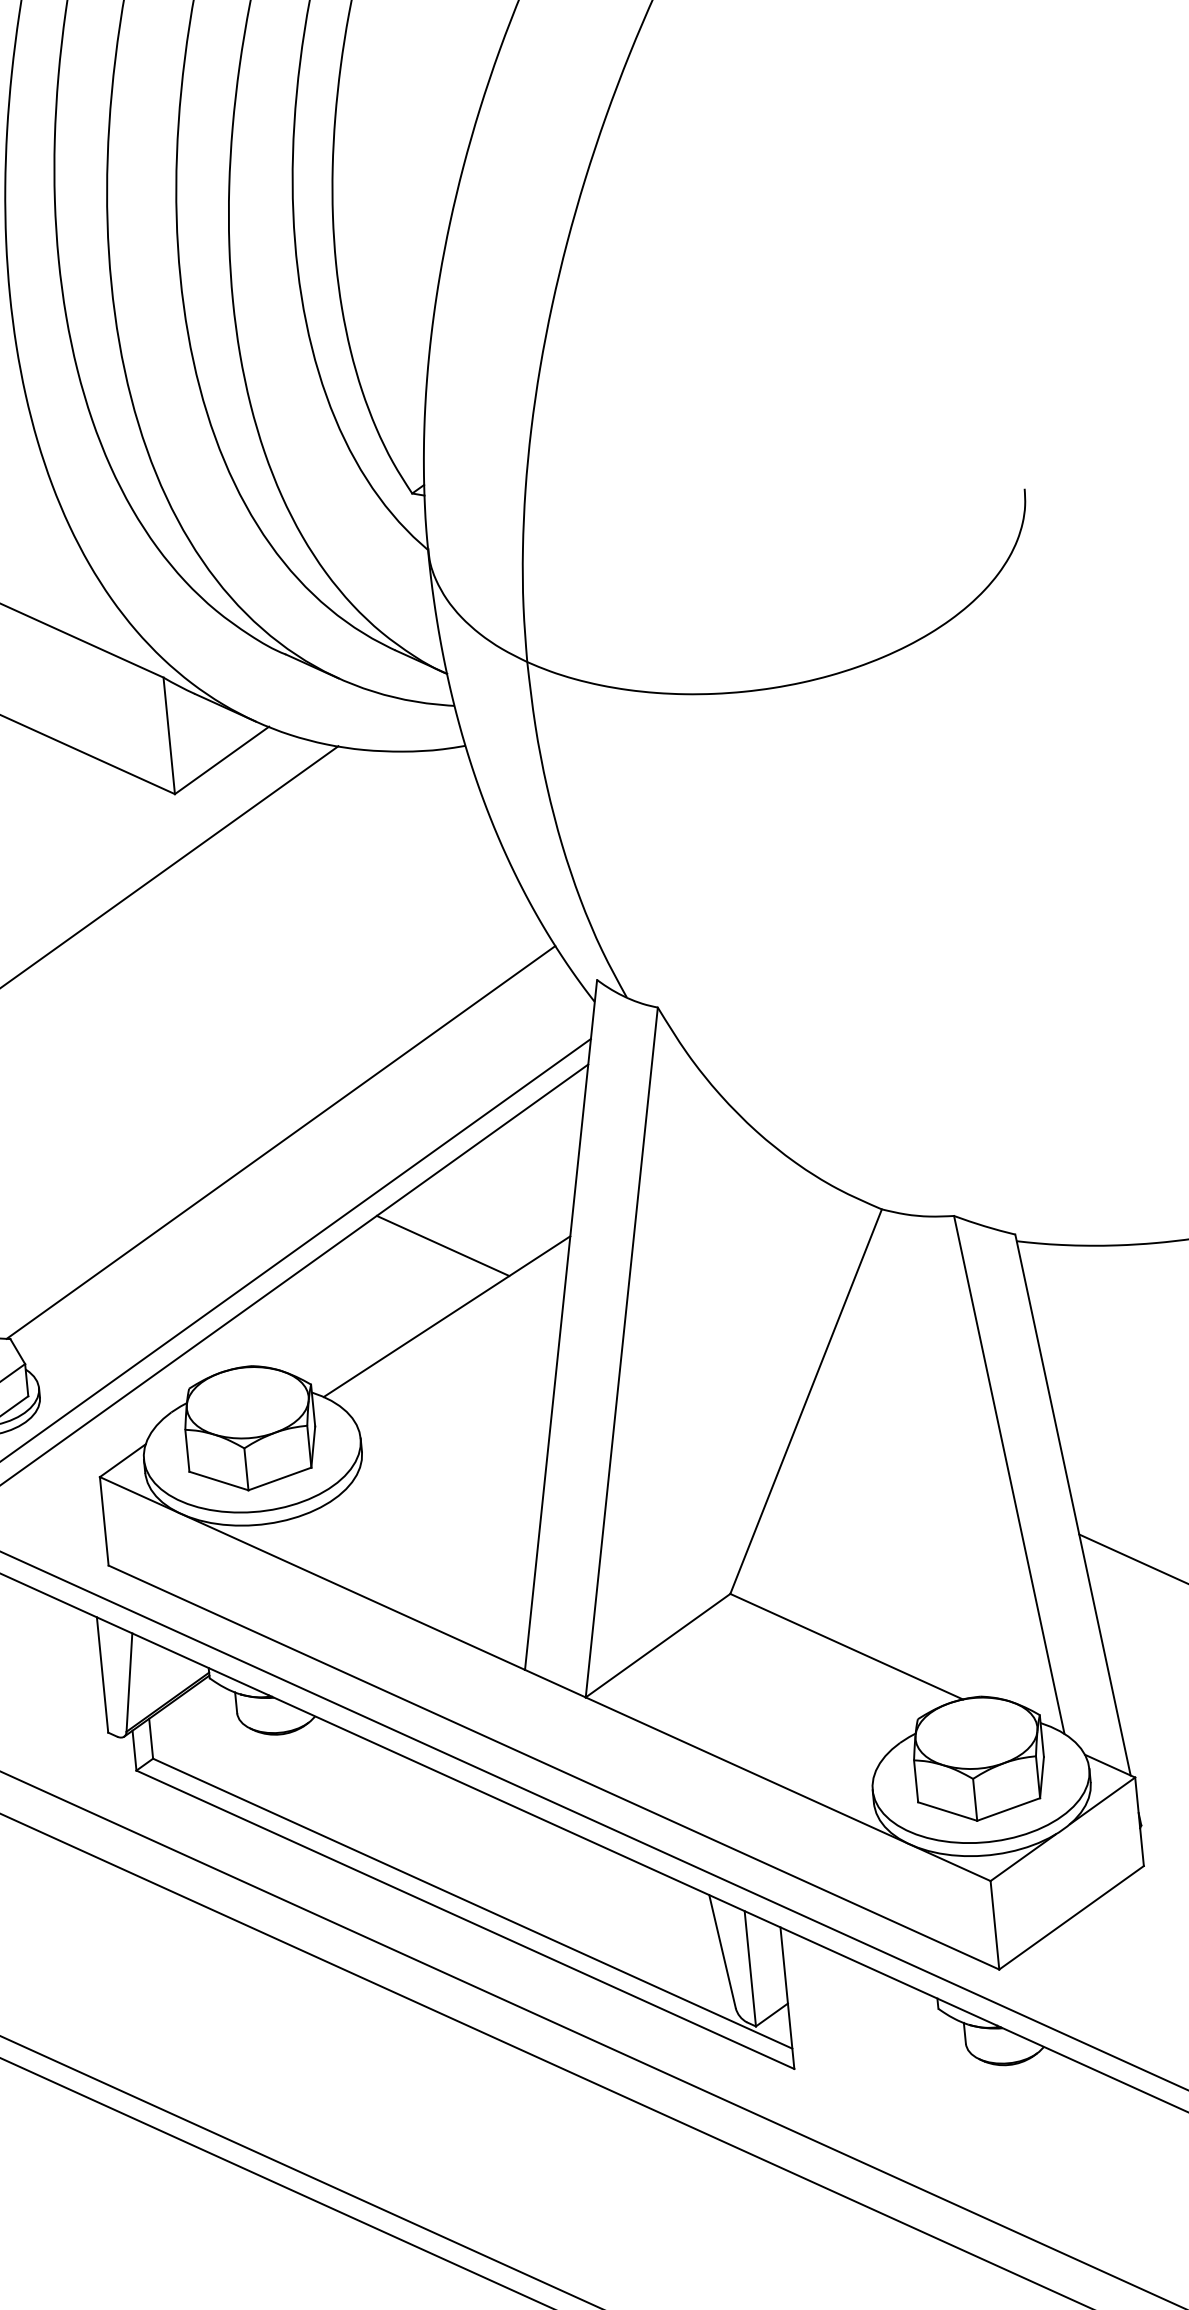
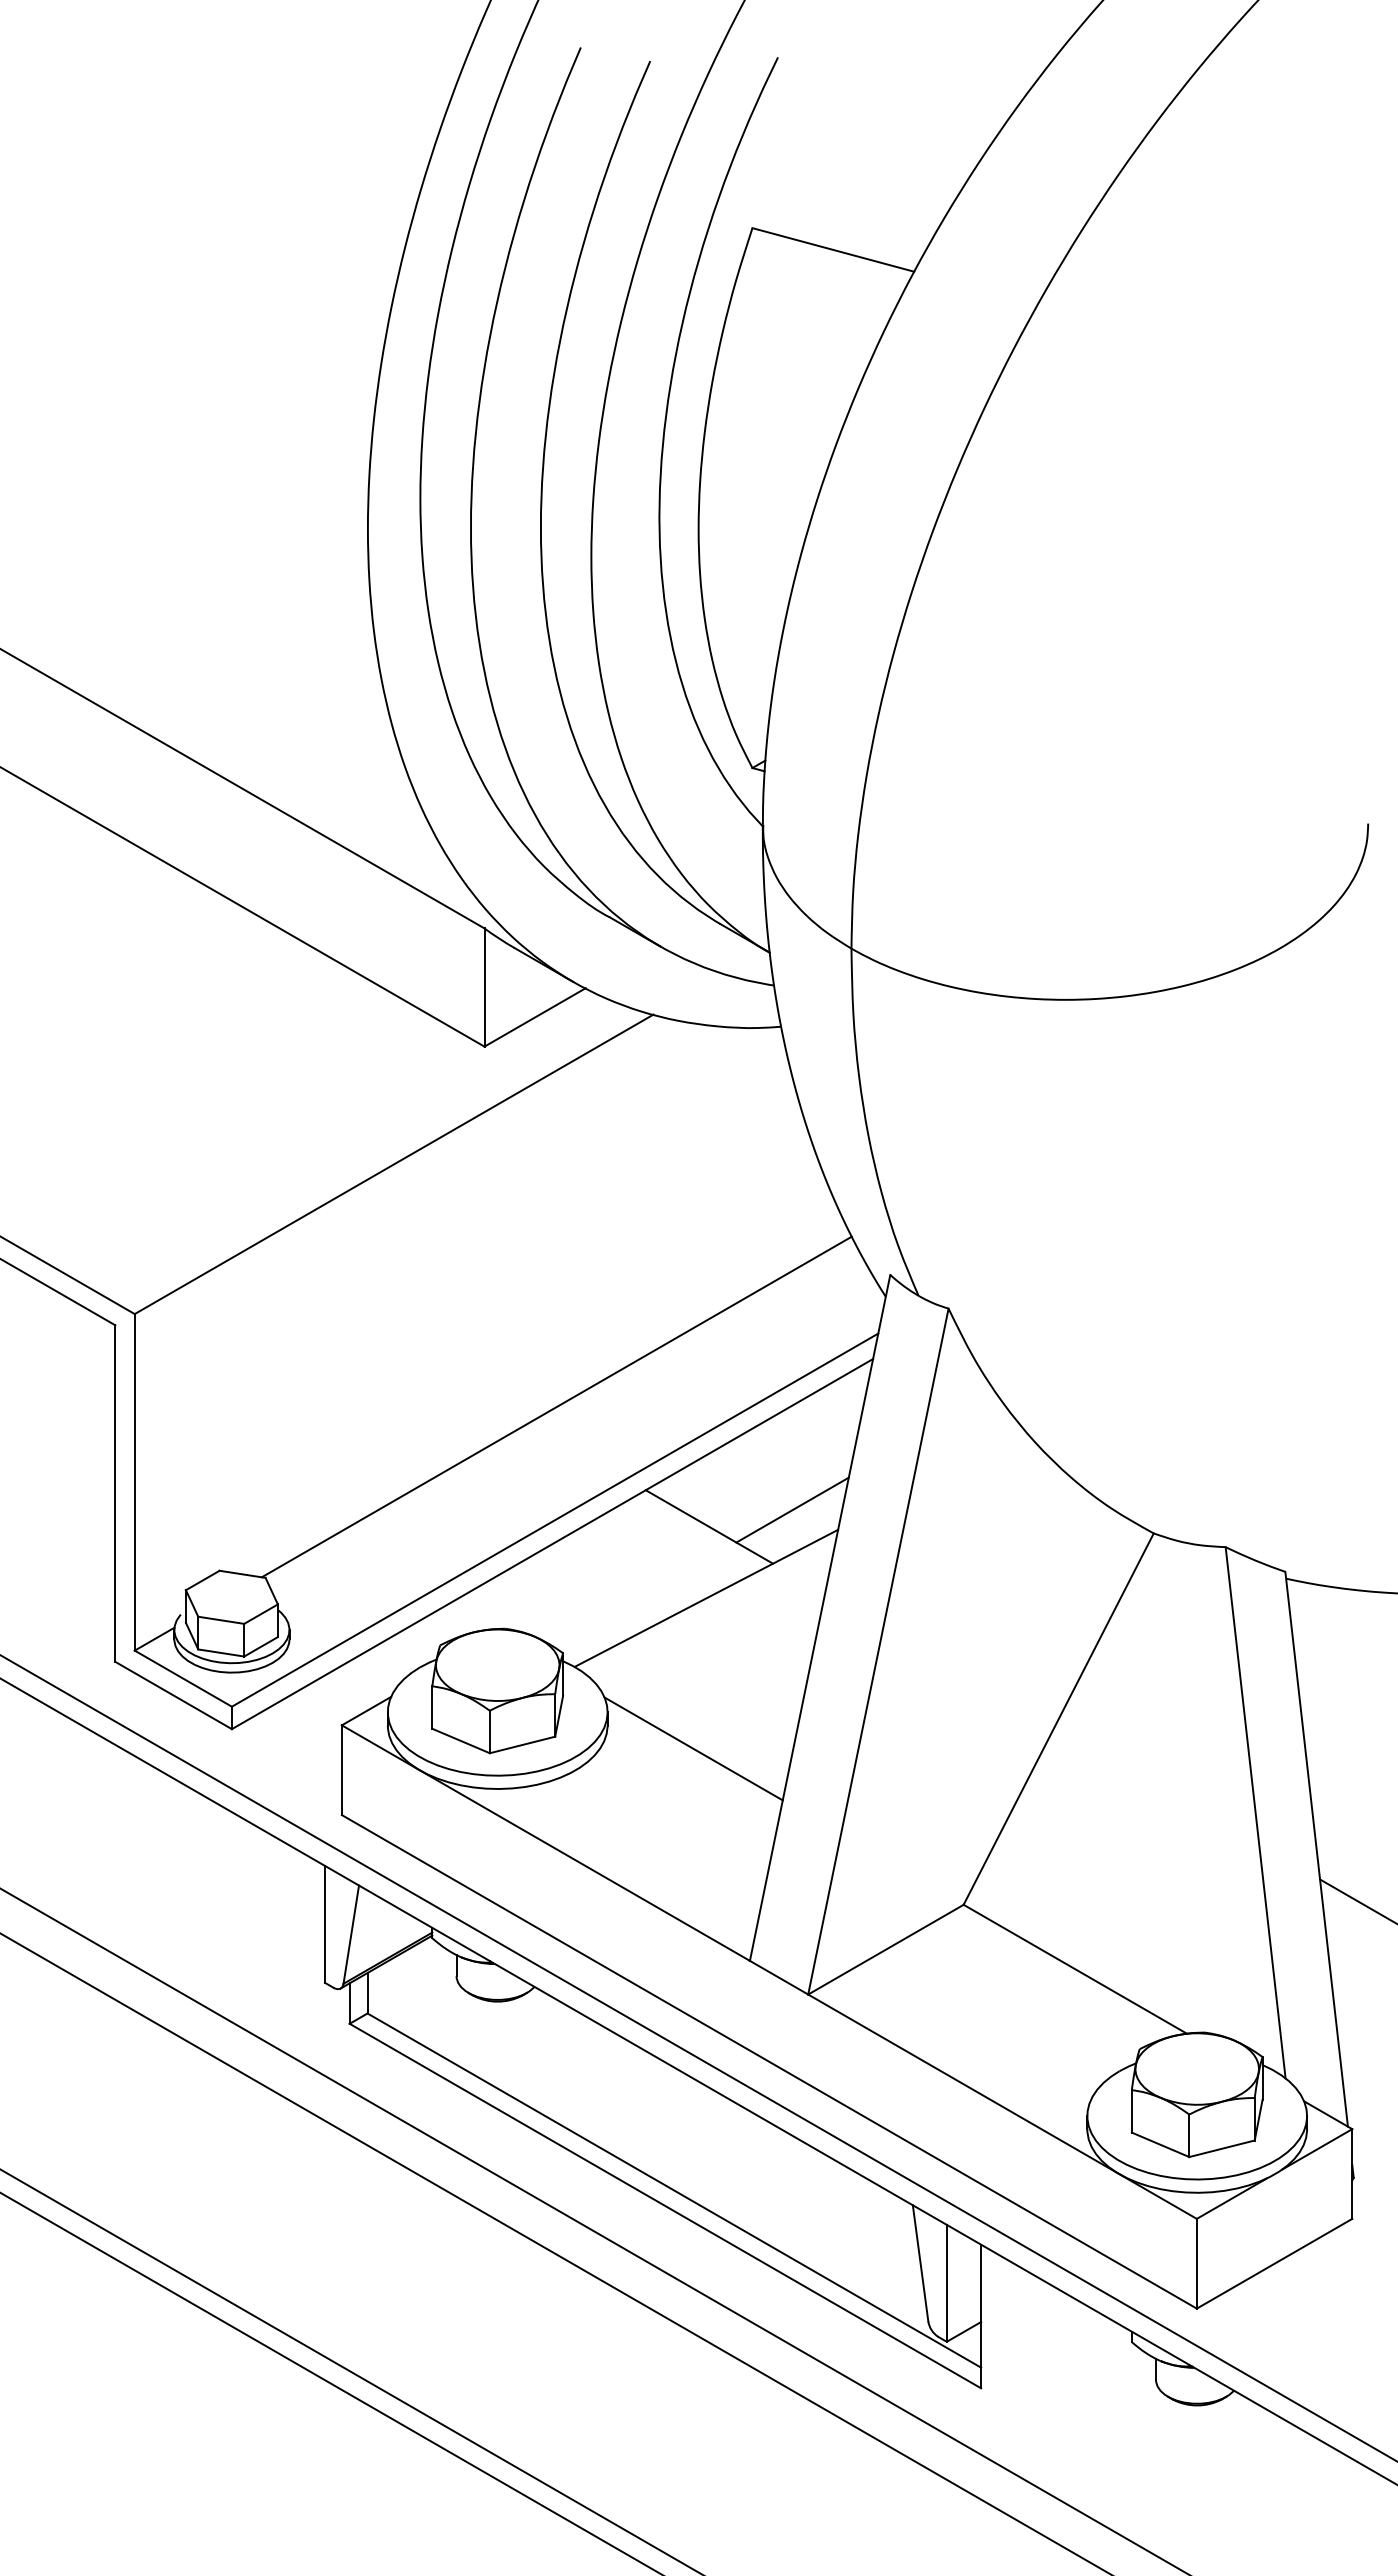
line: (523, 1220) -> (792, 1509), added
line: (448, 1465) -> (693, 1748), added

